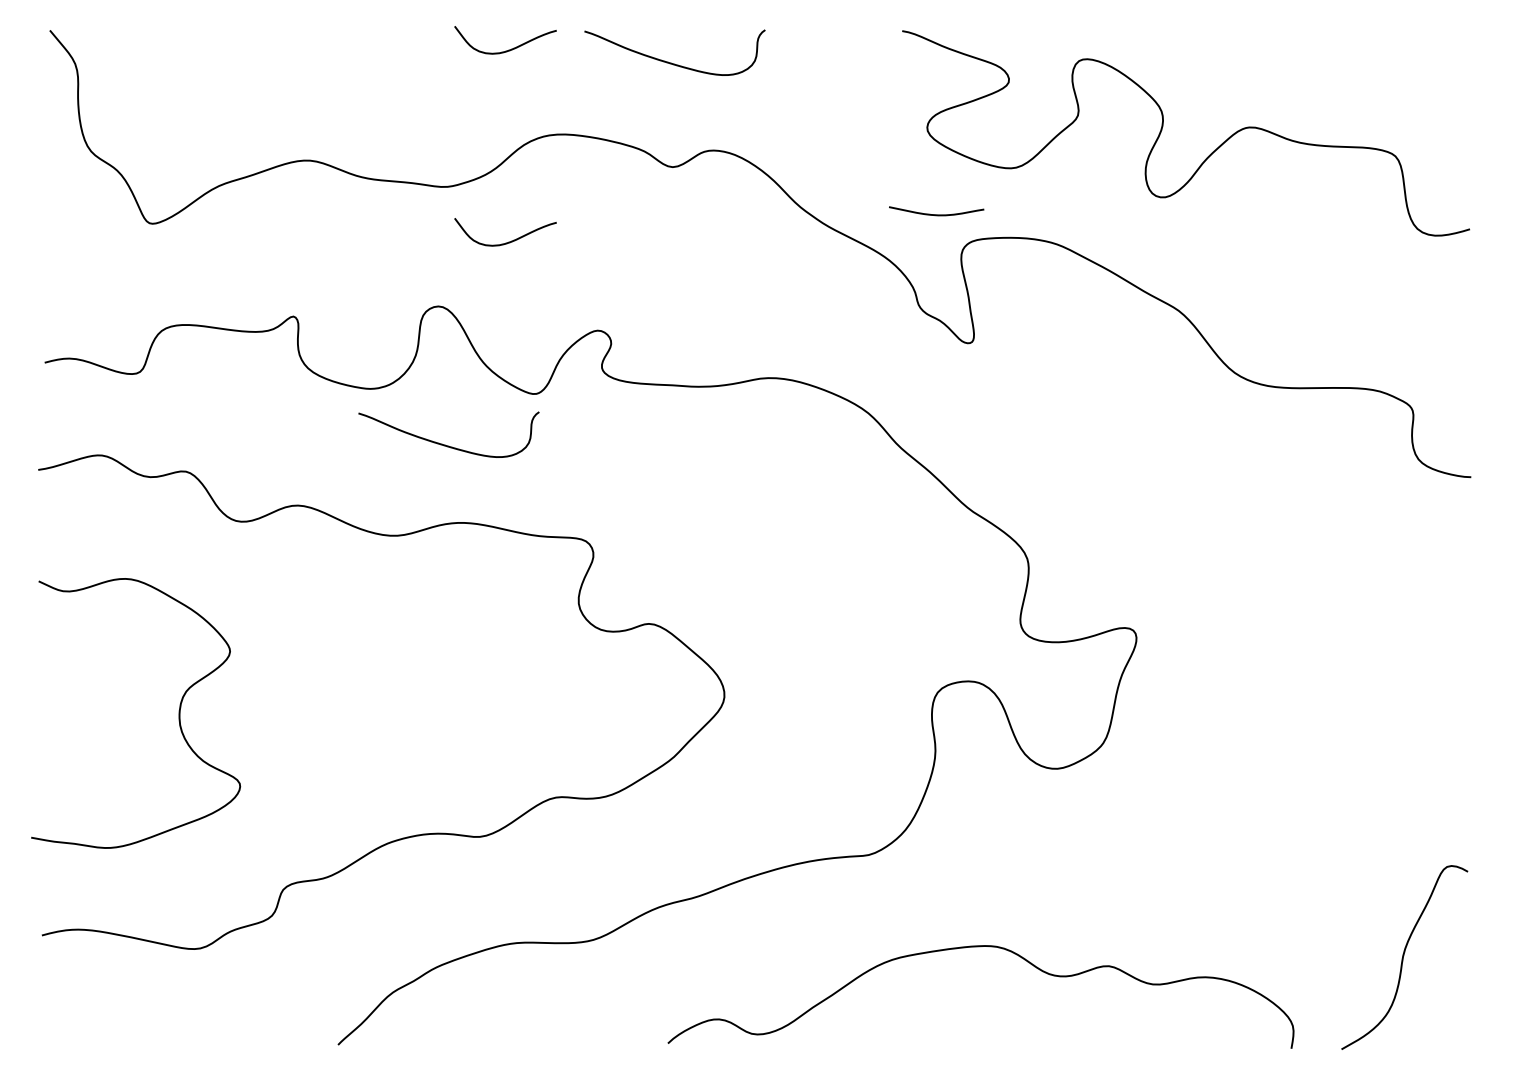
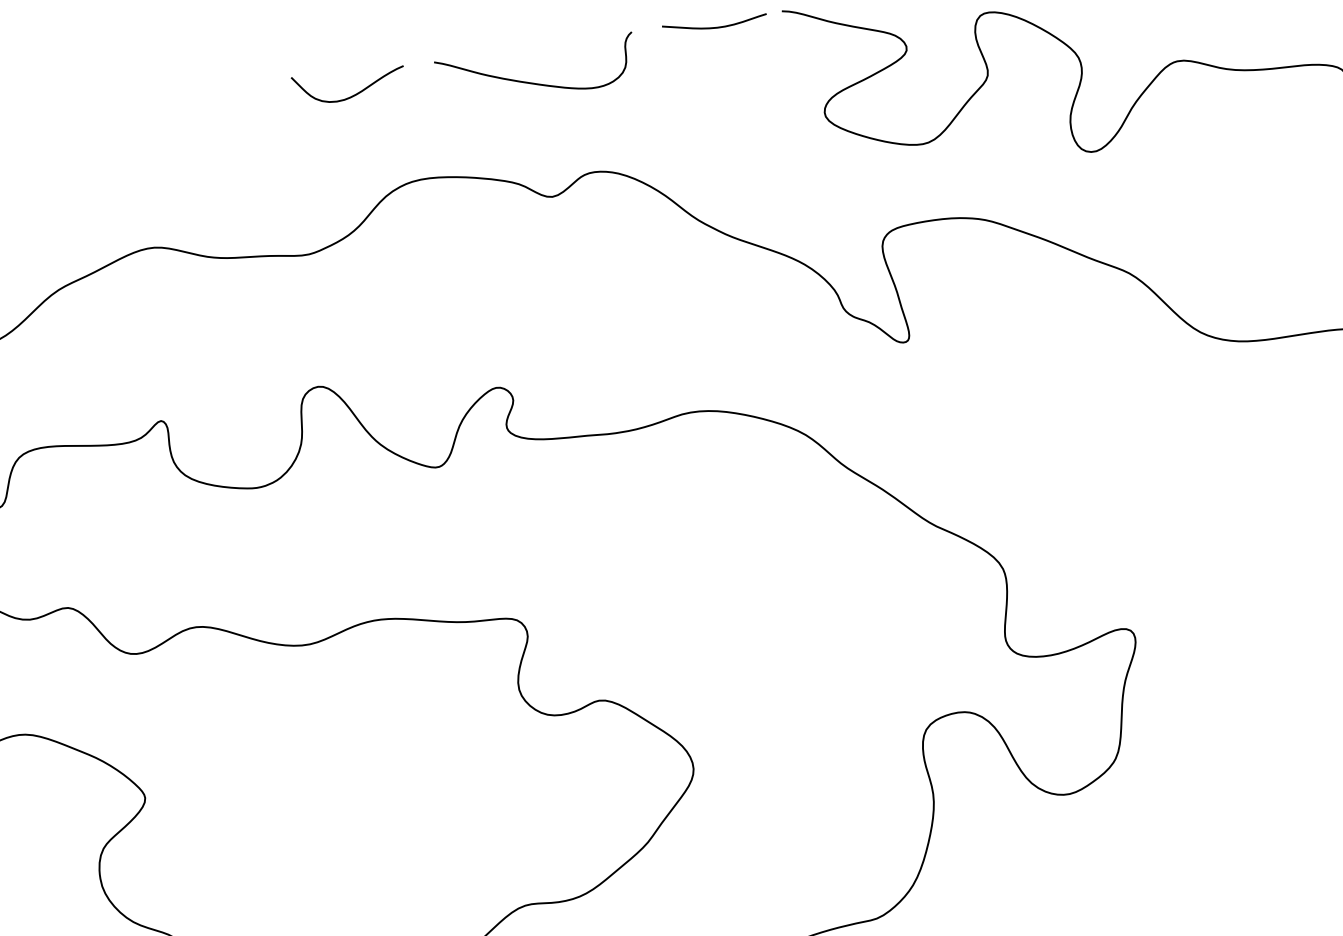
curve: (936, 214) -> (715, 27), moved
curve: (508, 241) -> (384, 304), removed
curve: (445, 444) -> (347, 536), removed

